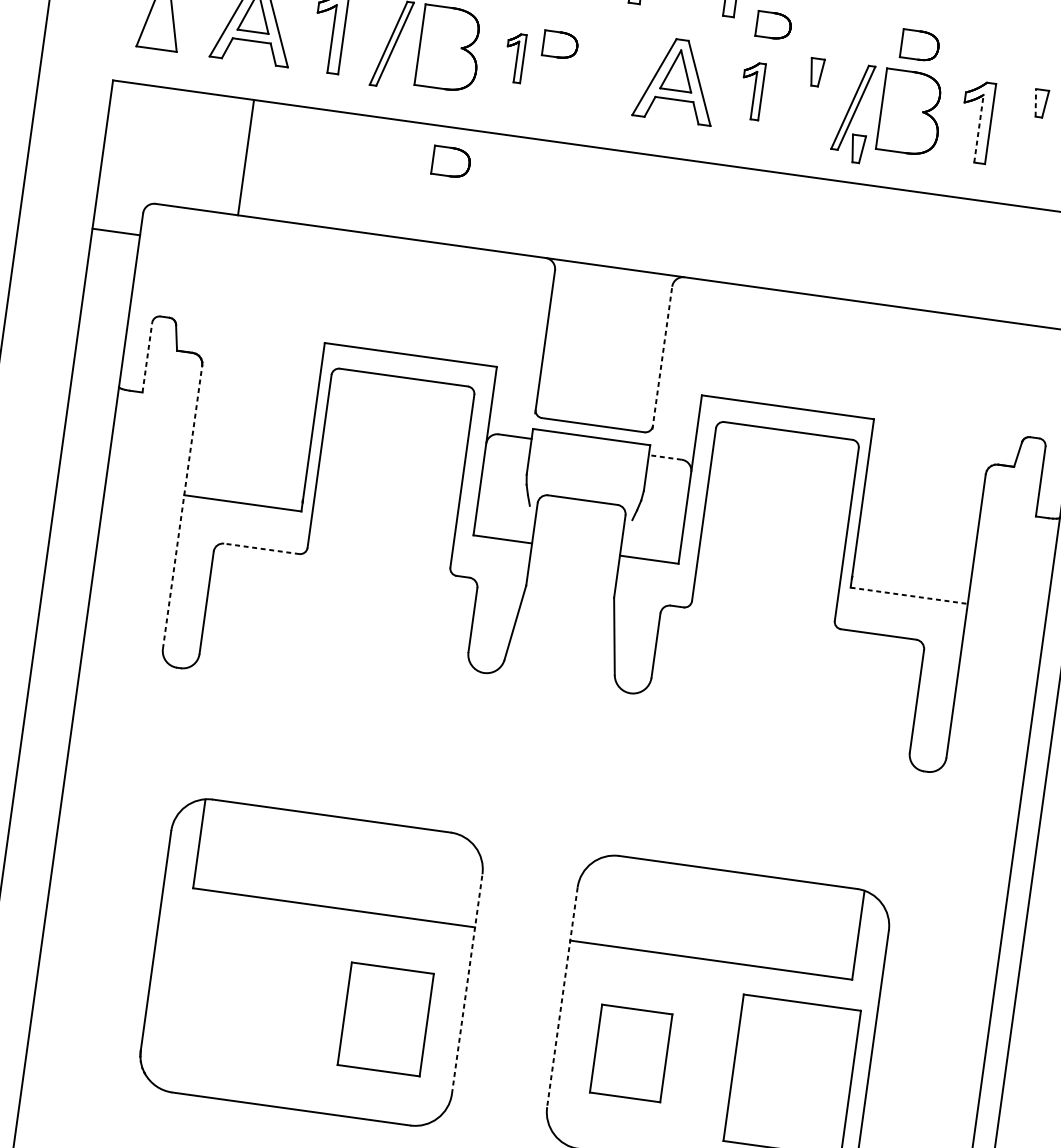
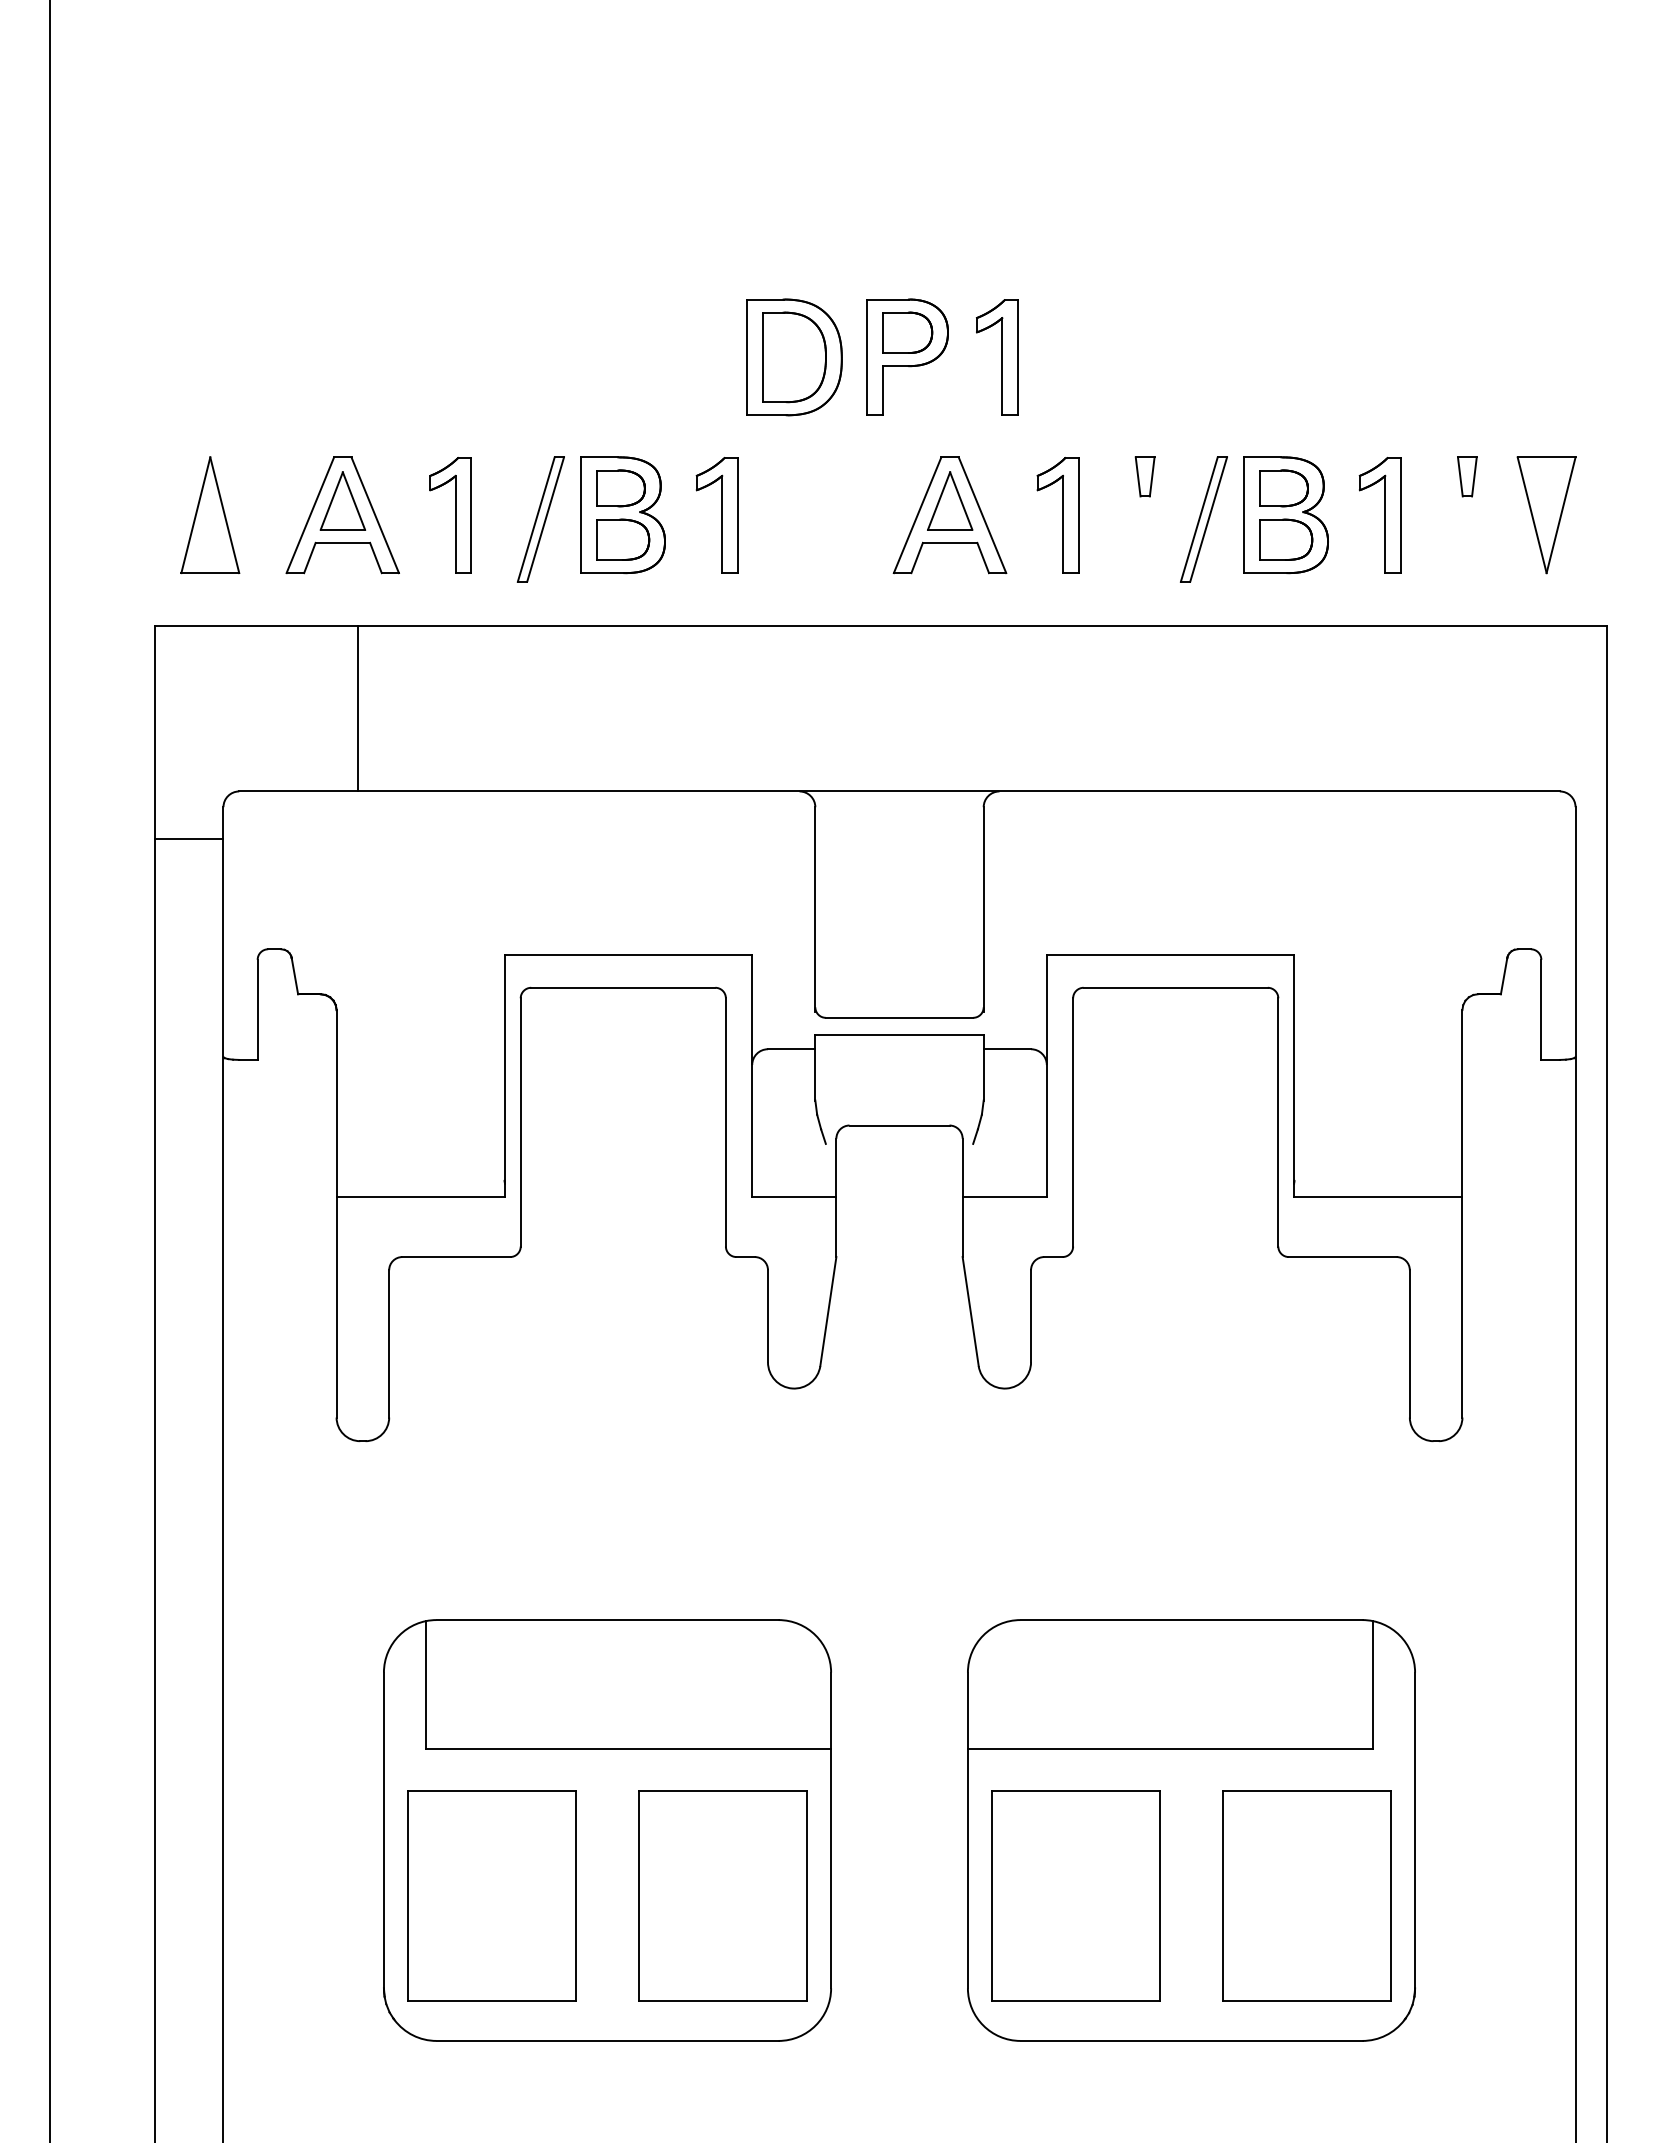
part: (773, 25) -> (1283, 488), moved
part: (560, 45) -> (620, 488), moved
part: (920, 45) -> (1286, 539), moved
part: (514, 57) -> (716, 515), size x1.67
part: (751, 90) -> (1057, 515), size x1.43
line: (1035, 102) -> (1460, 476), dashed -> solid
line: (979, 128) -> (1385, 524), dashed -> solid
part: (857, 148) -> (1217, 576), removed
part: (451, 162) -> (623, 539), moved
line: (147, 357) -> (257, 1009), dashed -> solid
line: (662, 357) -> (983, 909), dashed -> solid
line: (665, 457) -> (1007, 1049), dashed -> solid
line: (182, 506) -> (336, 1213), dashed -> solid
line: (261, 549) -> (456, 1257), dashed -> solid
line: (909, 595) -> (1378, 1196), dashed -> solid
line: (467, 984) -> (831, 1830), dashed -> solid
part: (224, 996) -> (491, 1895), added
line: (562, 997) -> (967, 1830), dashed -> solid
part: (385, 1018) -> (722, 1895), size x1.43
part: (631, 1052) -> (1075, 1895), size x1.67

